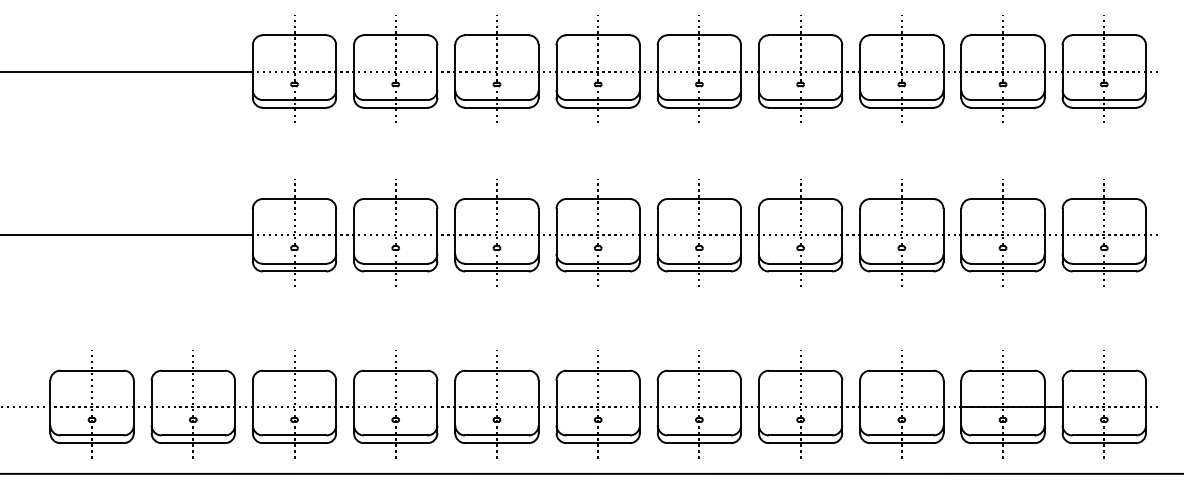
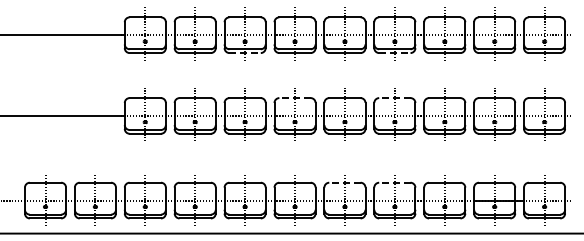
line: (497, 108) -> (245, 53), solid -> dashed
line: (799, 108) -> (394, 53), solid -> dashed
line: (599, 199) -> (295, 98), solid -> dashed
line: (799, 199) -> (394, 98), solid -> dashed
line: (698, 370) -> (344, 182), solid -> dashed
line: (799, 370) -> (394, 182), solid -> dashed

